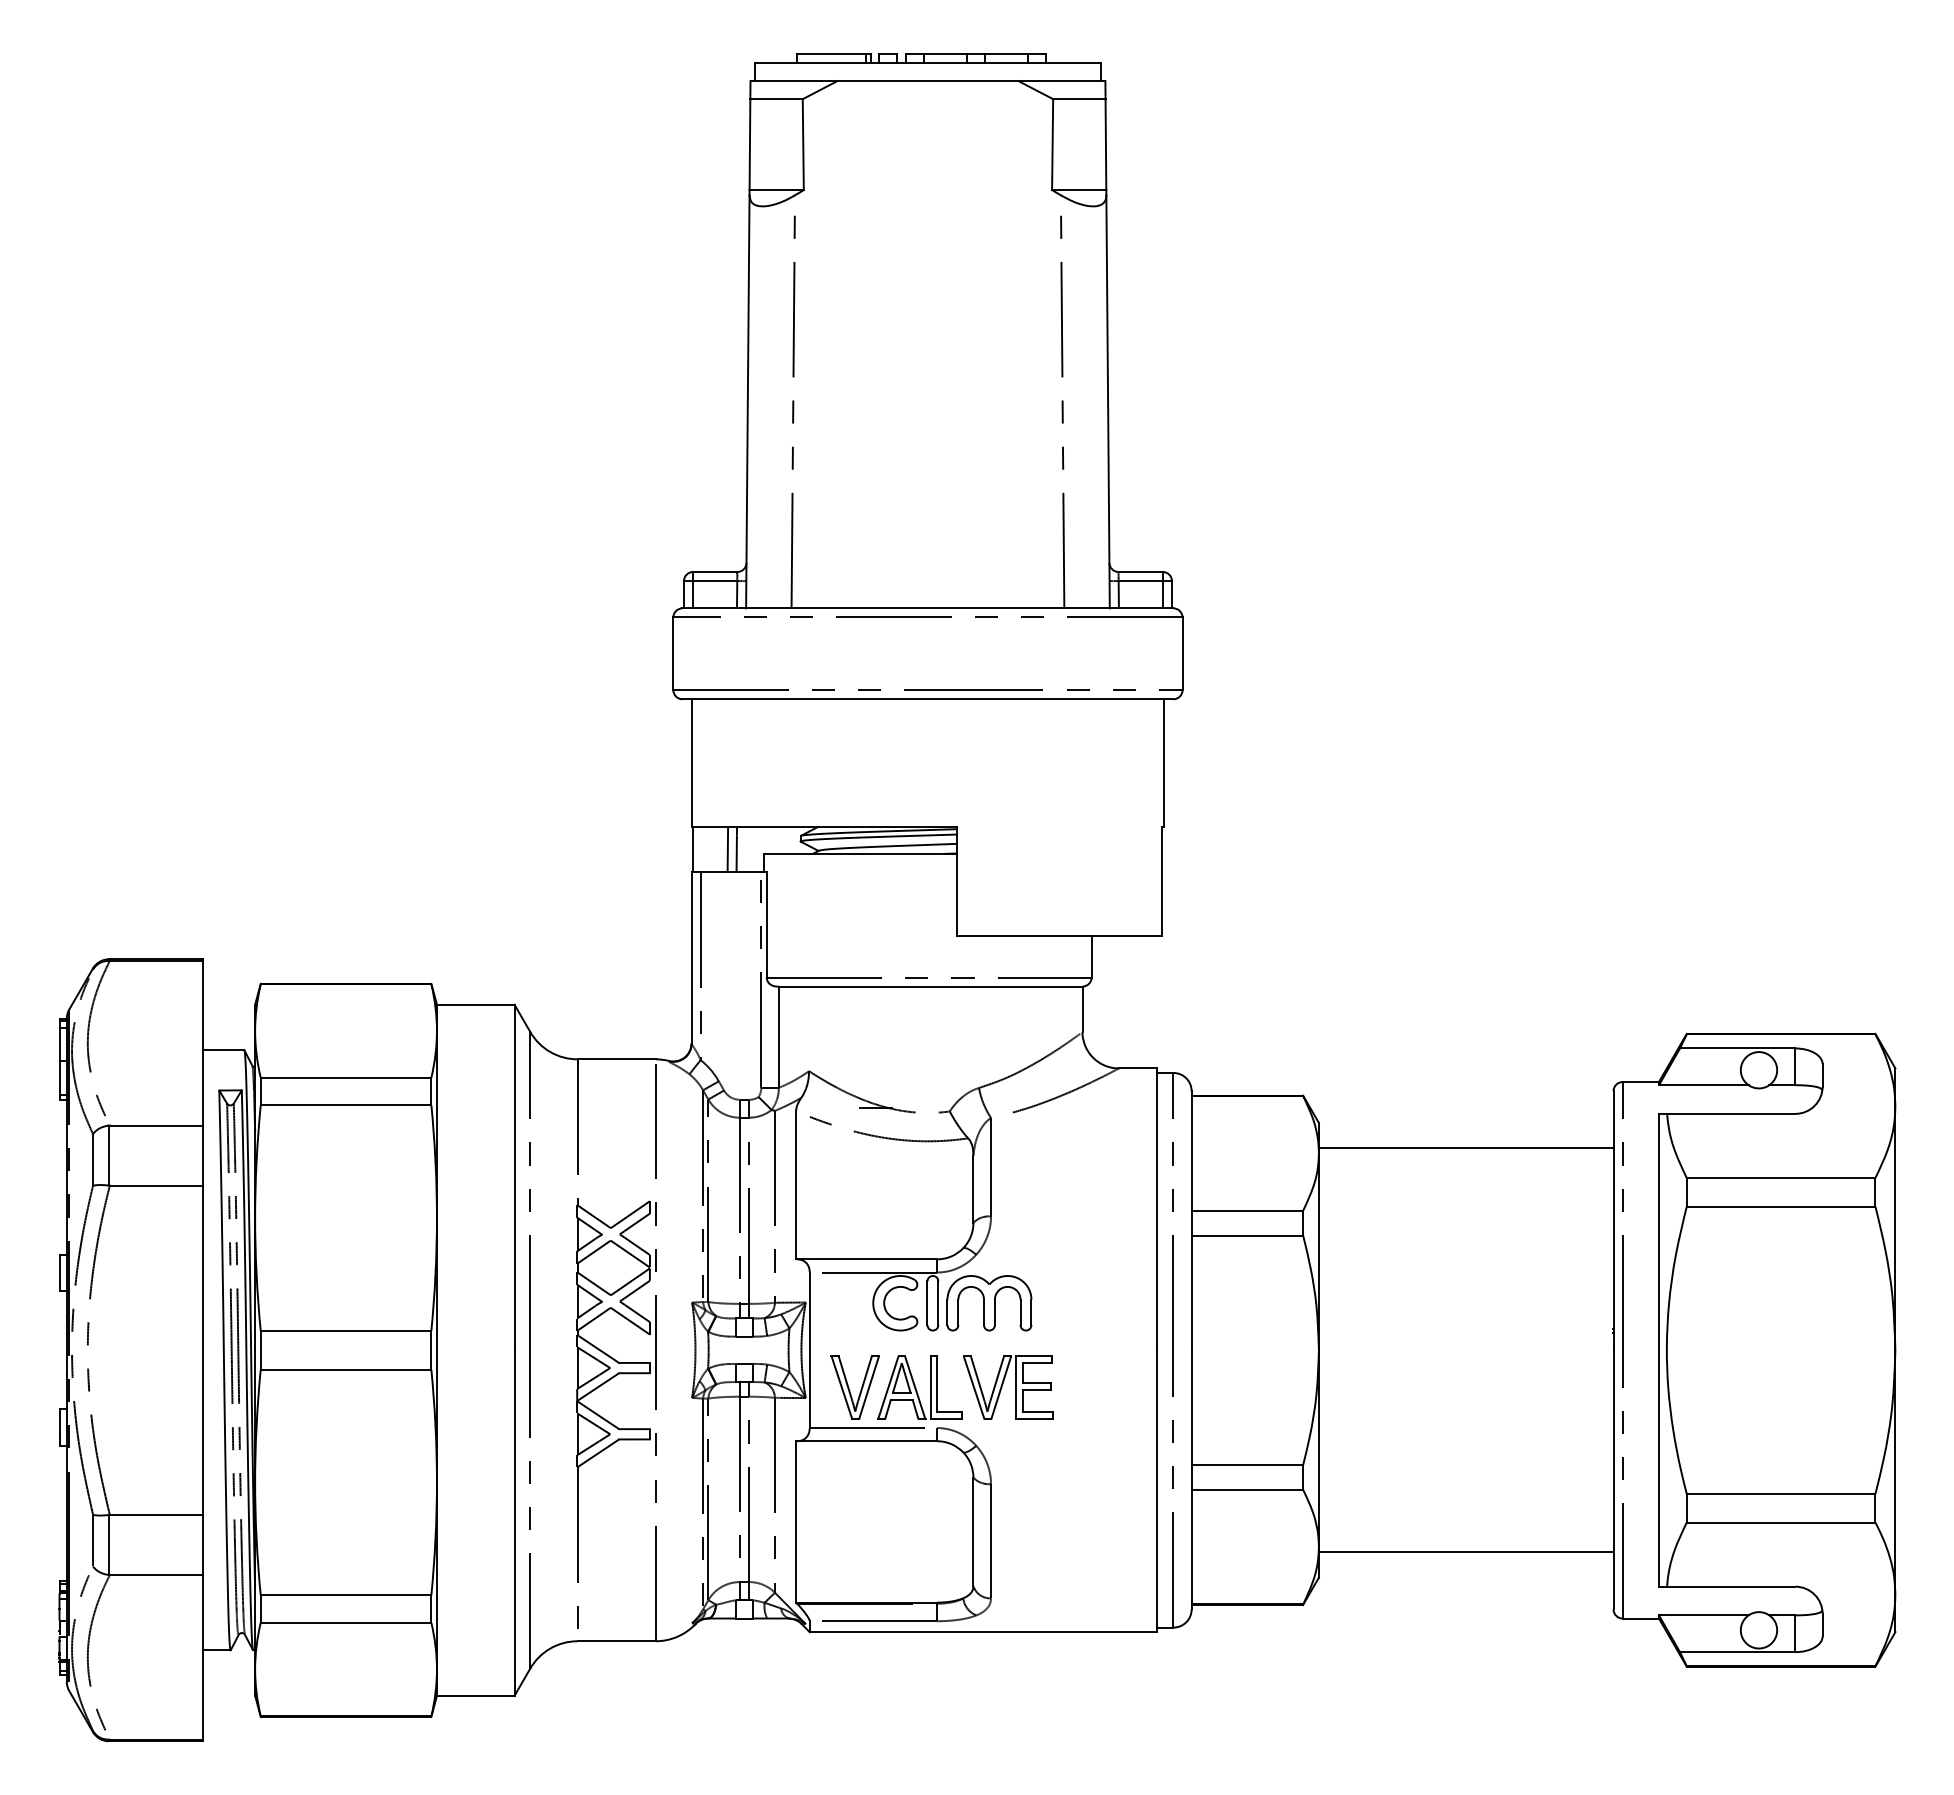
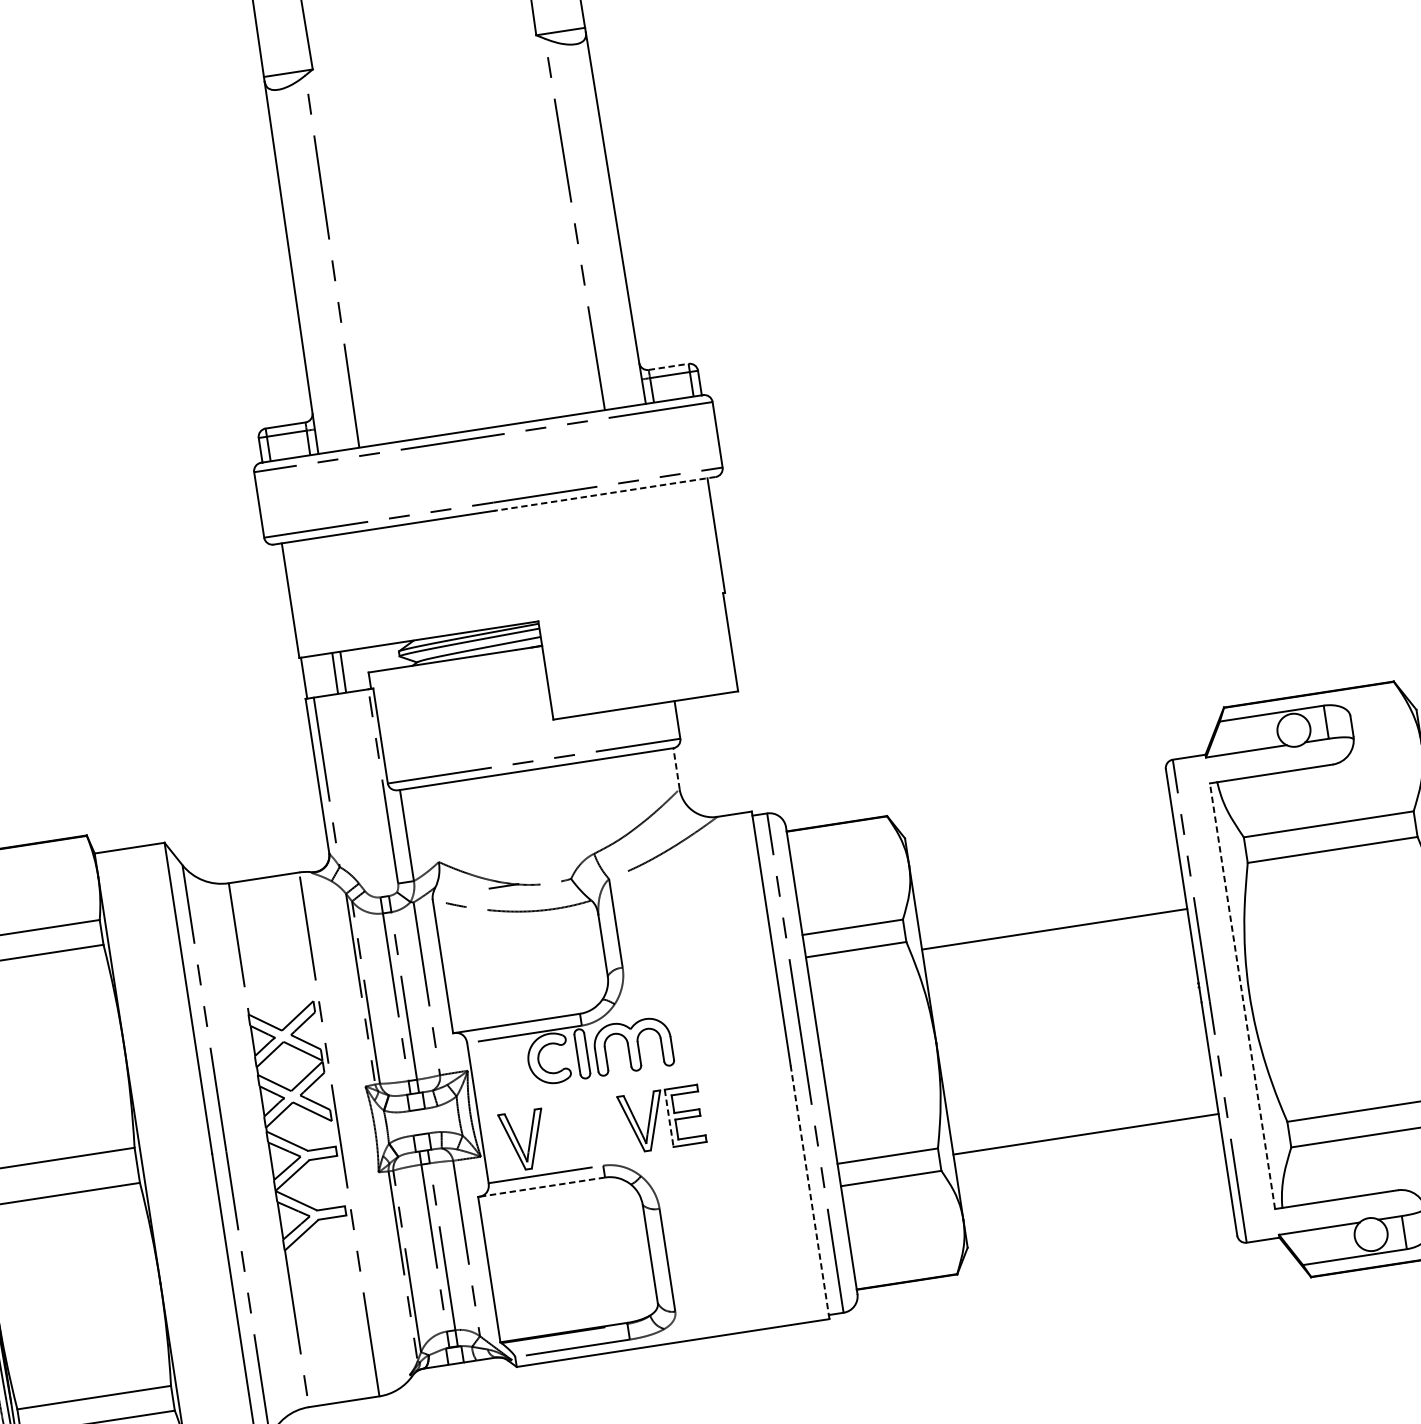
line: (1141, 571) -> (669, 366), solid -> dashed
line: (1050, 699) -> (605, 494), solid -> dashed
line: (1082, 1009) -> (676, 768), solid -> dashed
line: (1465, 1148) -> (1054, 929), moved
line: (1658, 1349) -> (1241, 995), solid -> dashed
part: (919, 1387) -> (581, 1131), removed
line: (1016, 1387) -> (669, 1118), solid -> dashed
line: (867, 1441) -> (542, 1187), solid -> dashed
line: (1157, 1491) -> (810, 1192), solid -> dashed
line: (1465, 1552) -> (1085, 1134), moved

